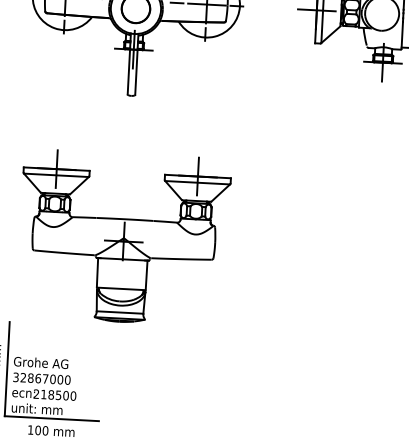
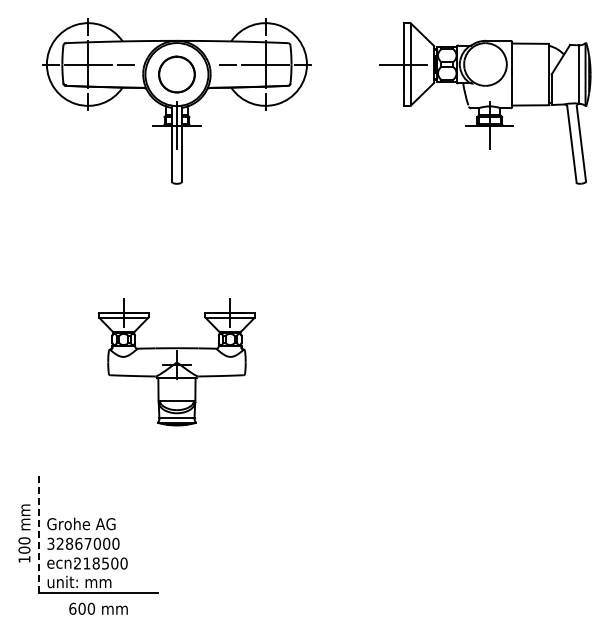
part: (123, 238) -> (176, 362), size x0.6
line: (7, 368) -> (39, 533), solid -> dashed
text: (30, 429) -> (72, 608), 100 -> 600

